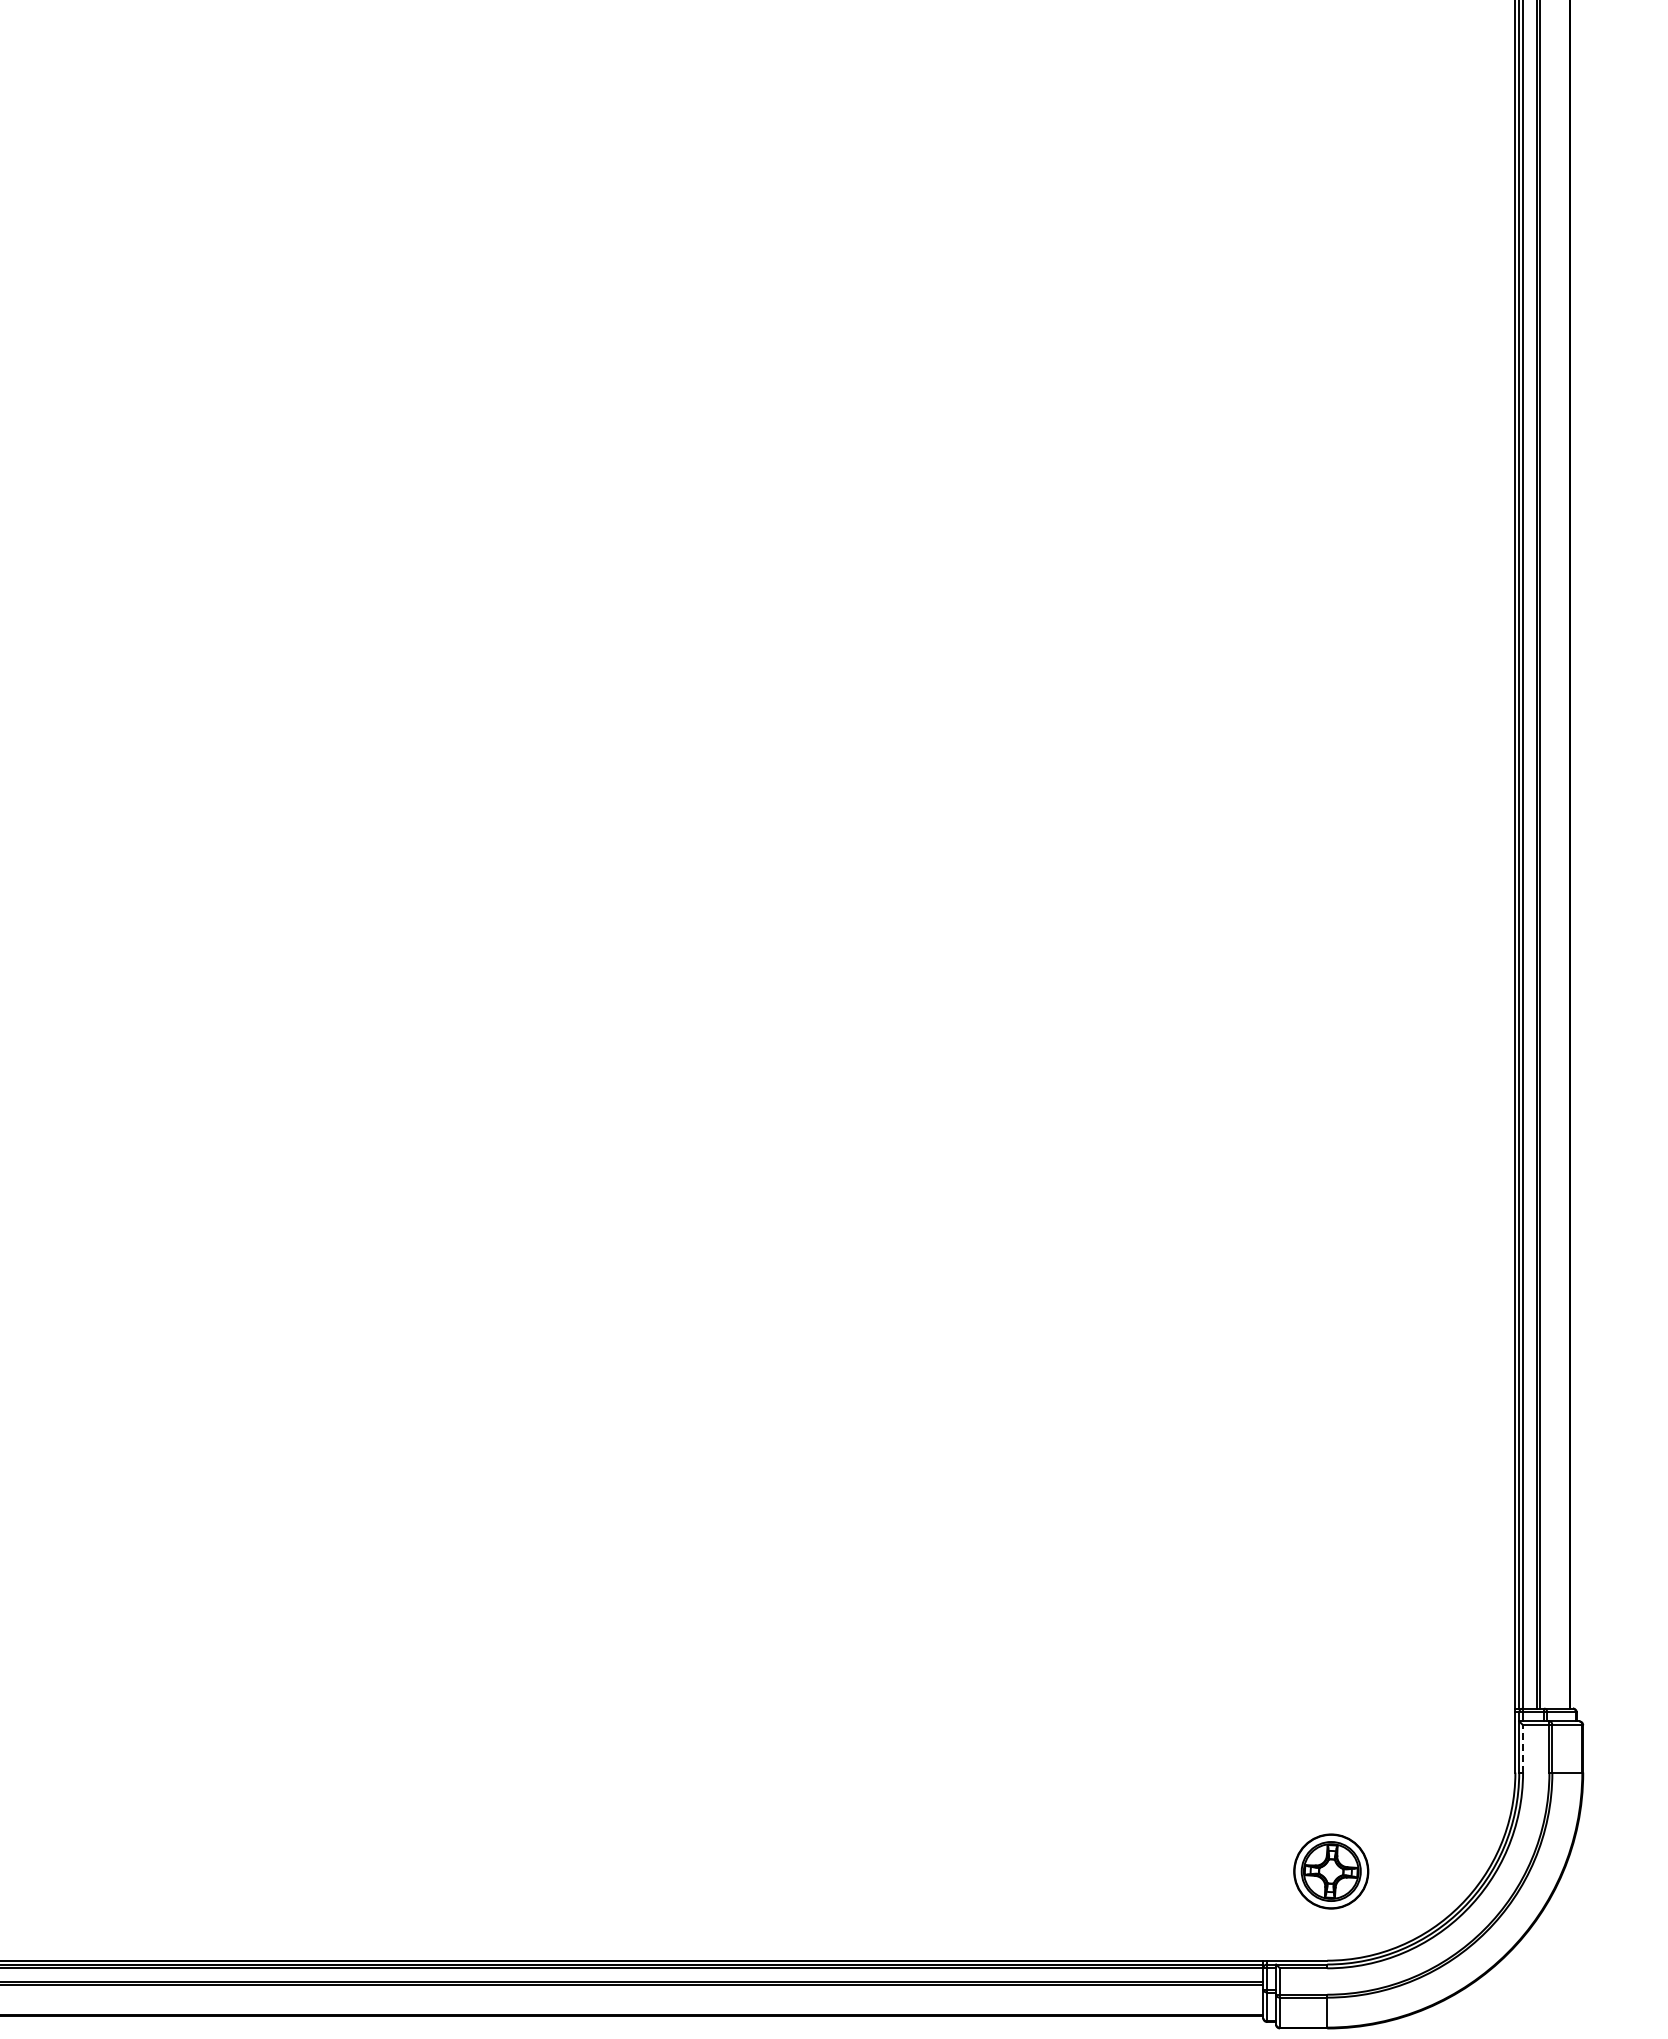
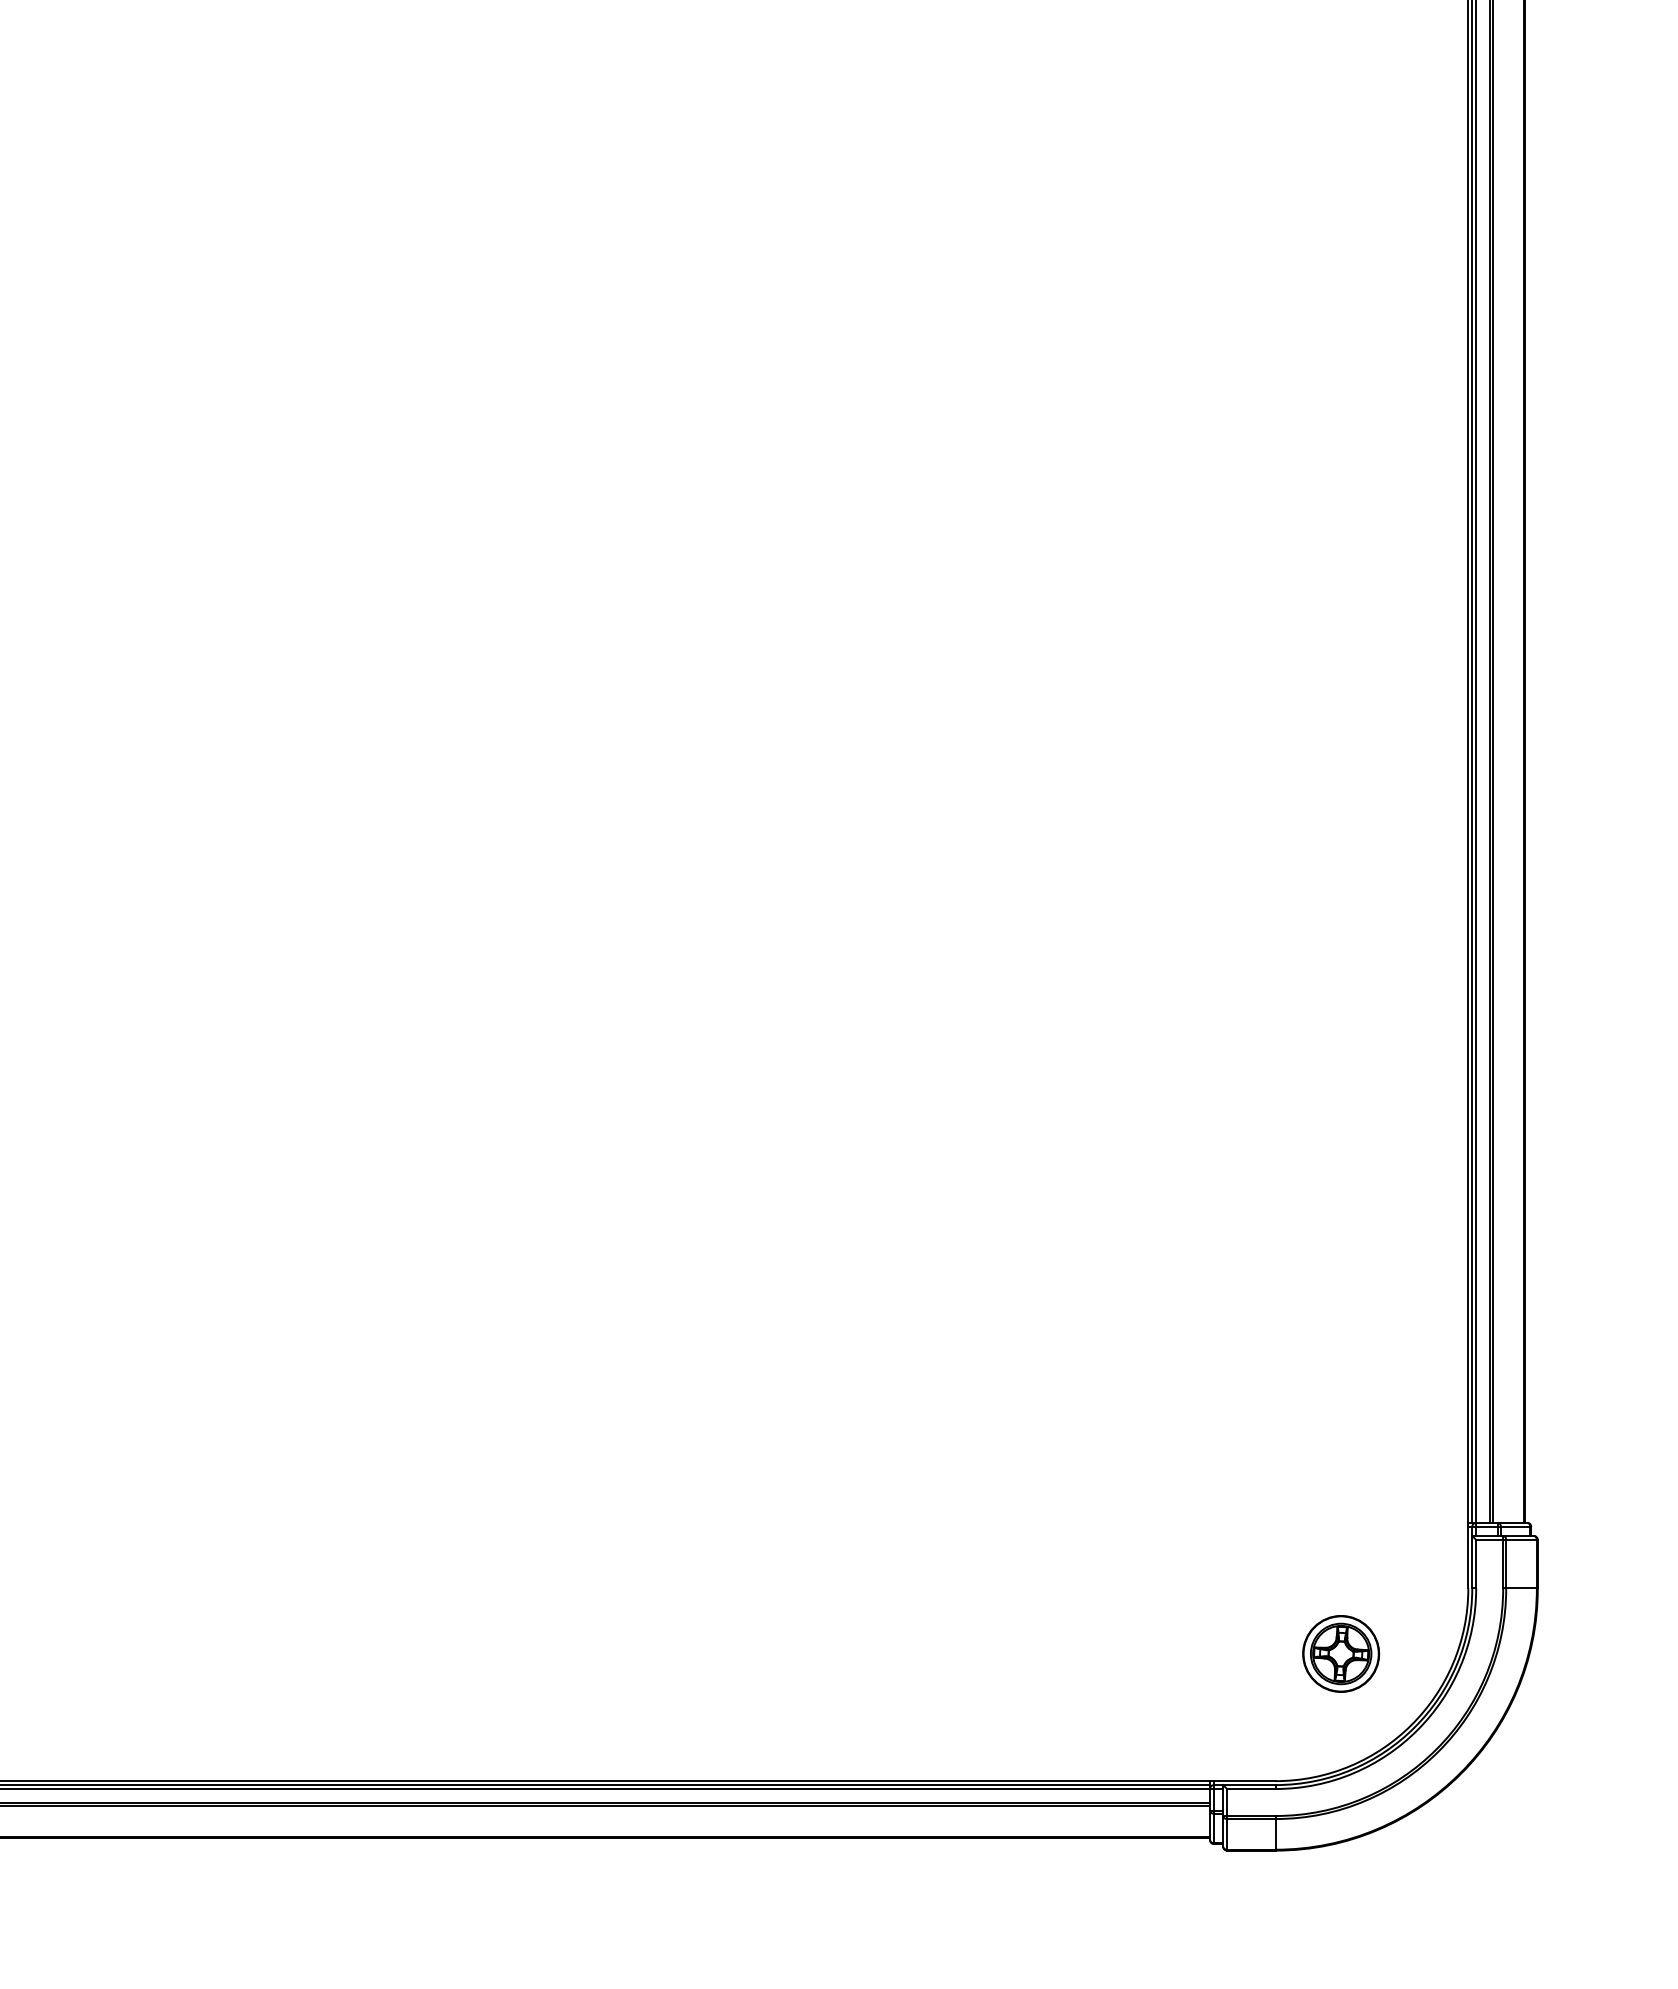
line: (1523, 1748) -> (1476, 1563), dashed -> solid
part: (1331, 1871) -> (1341, 1653), moved

